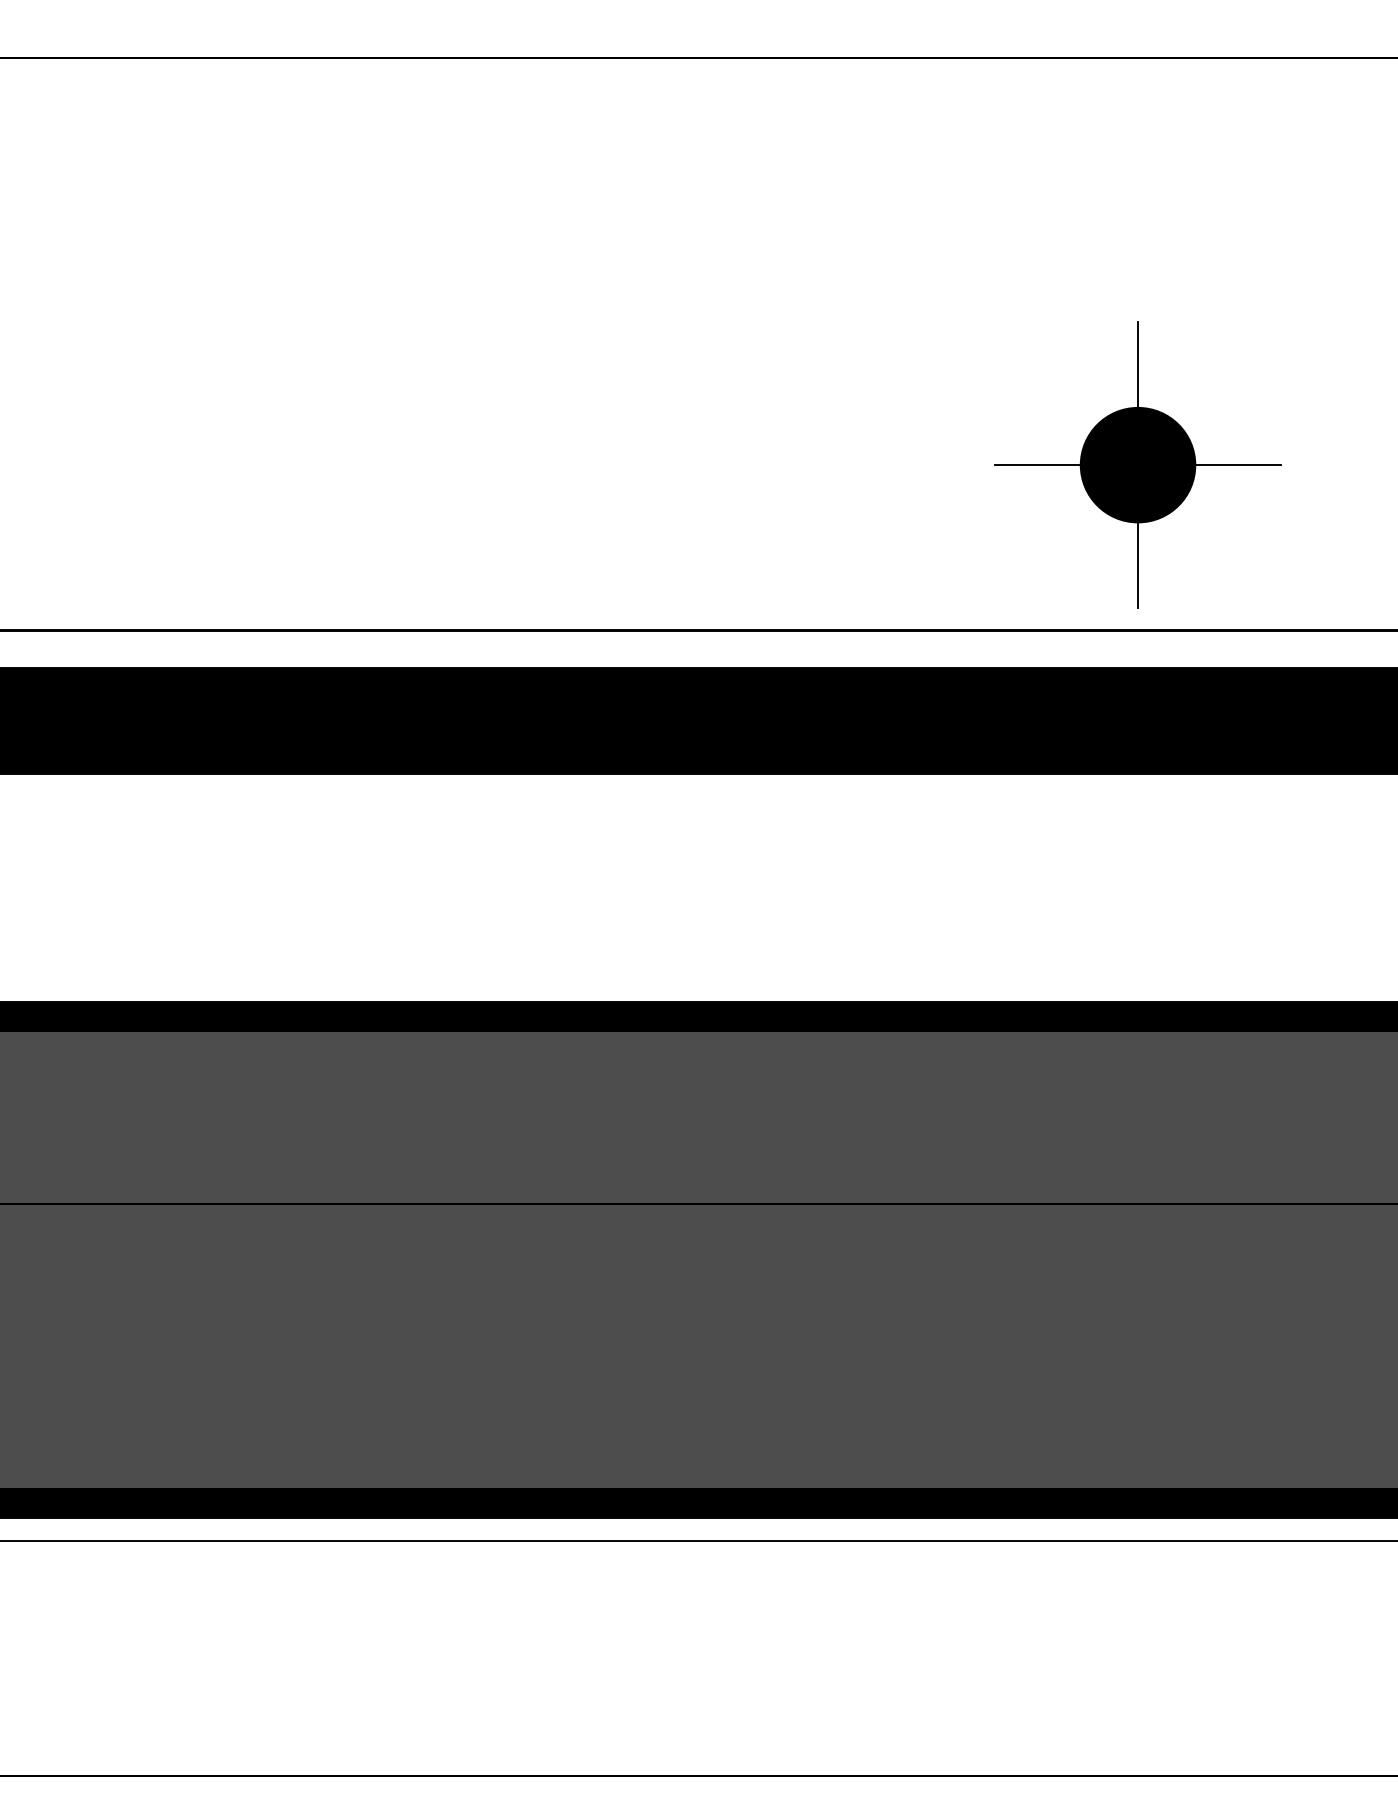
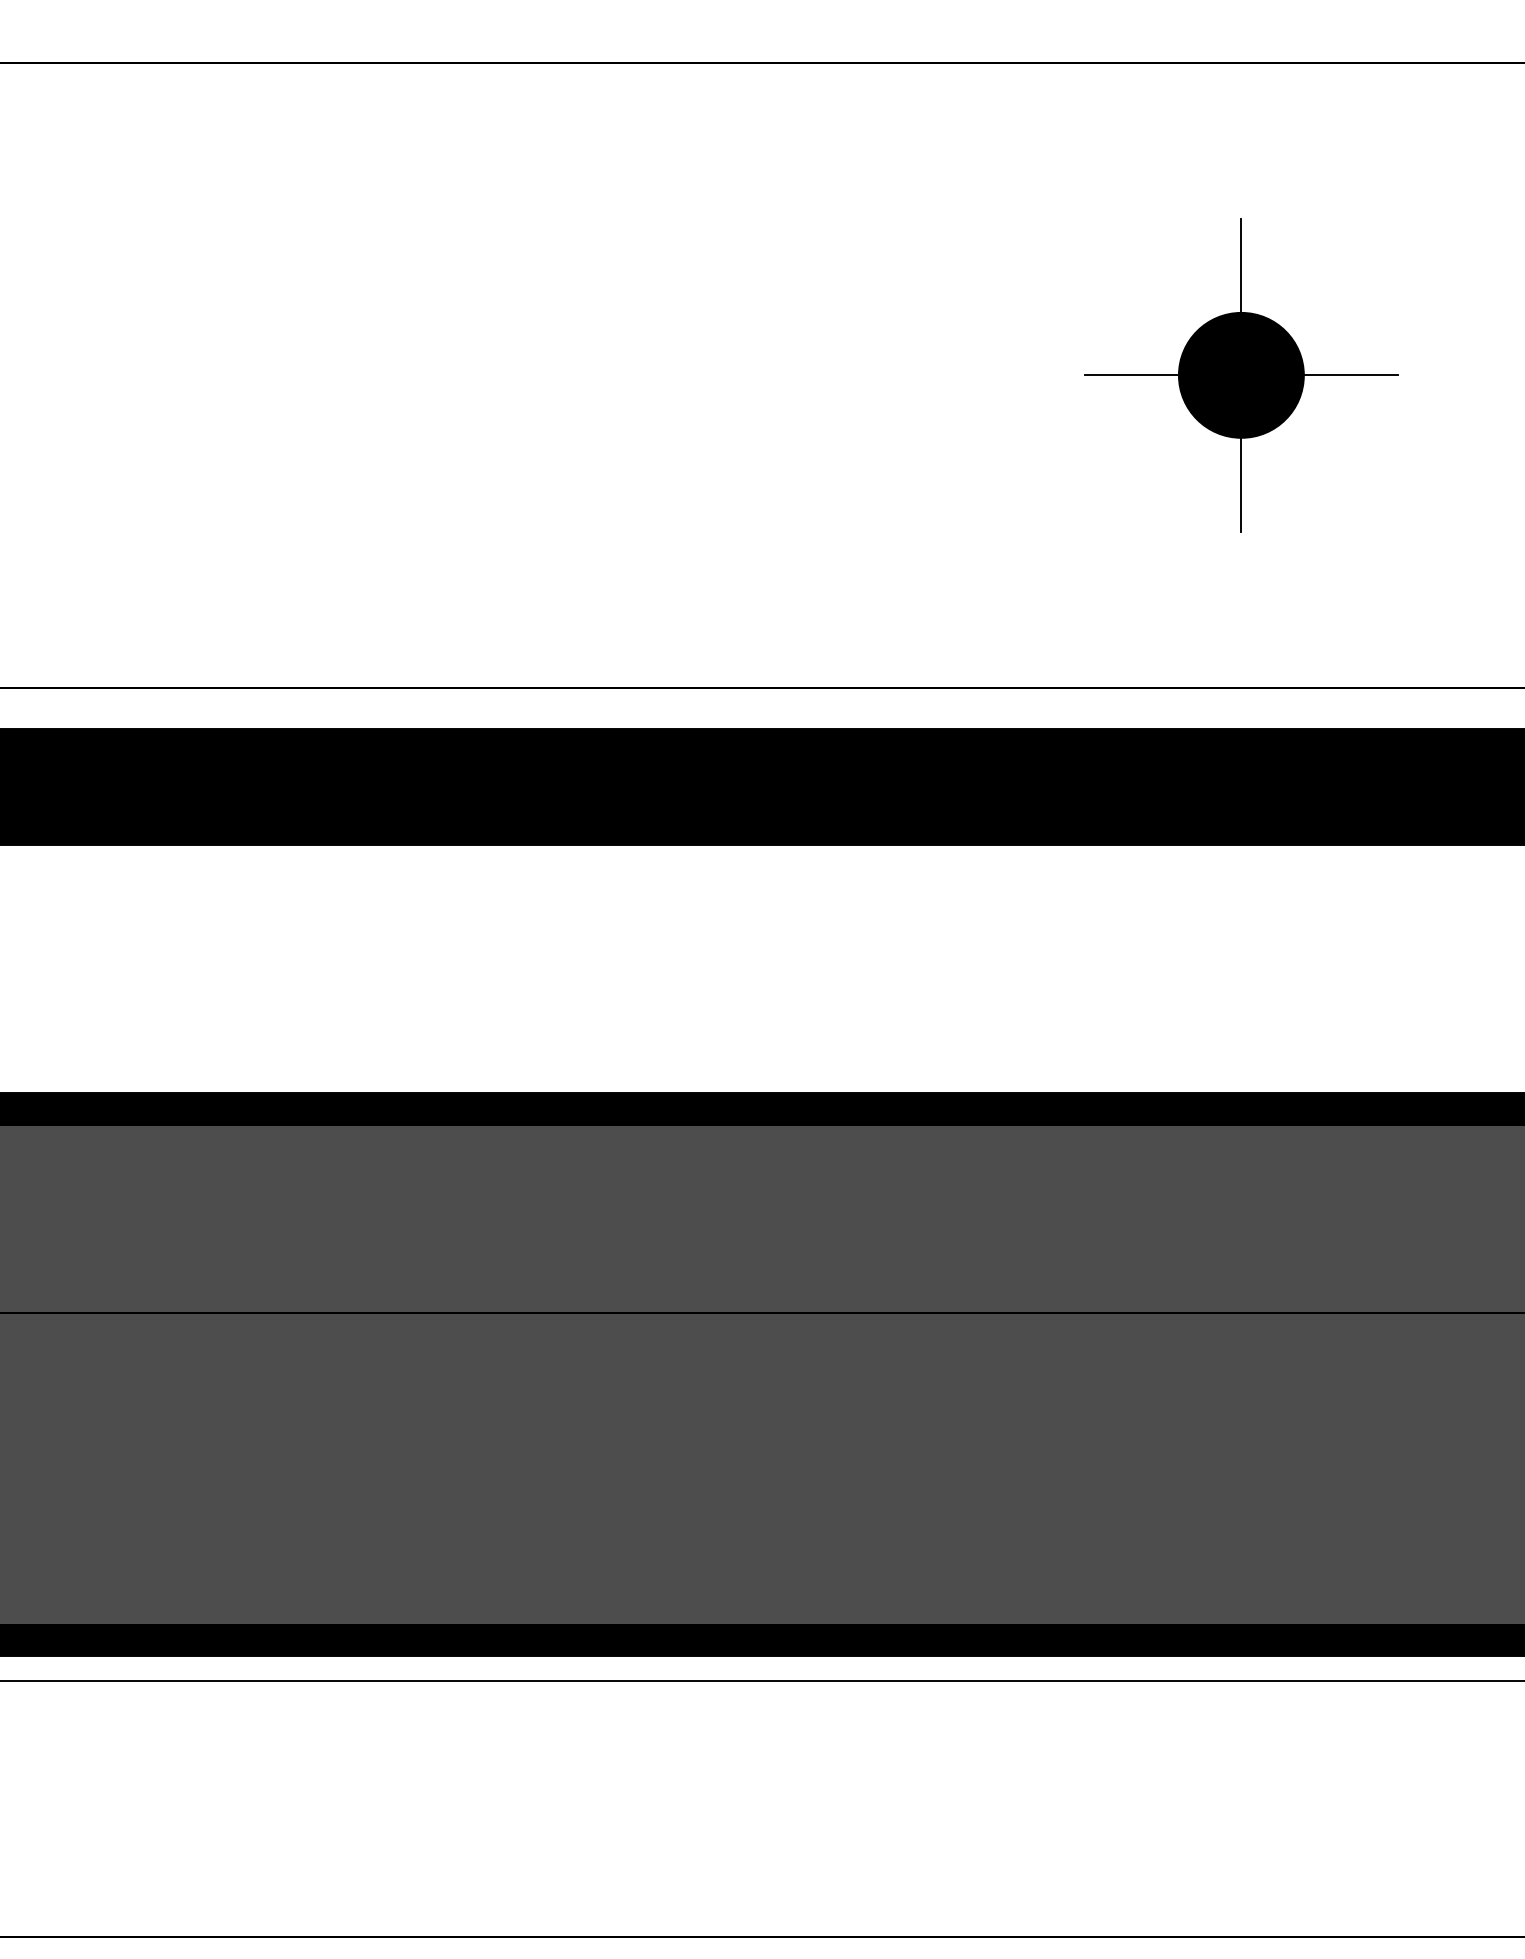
part: (1137, 464) -> (1240, 374), moved

